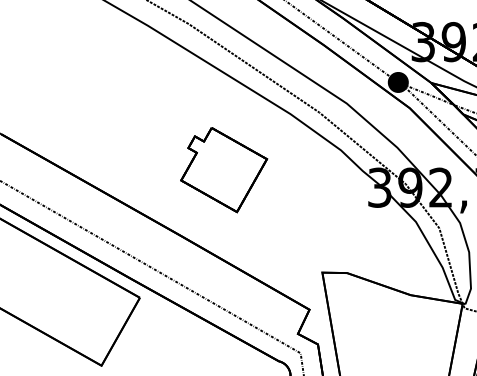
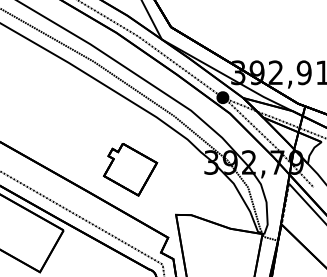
part: (224, 169) -> (130, 169), moved

